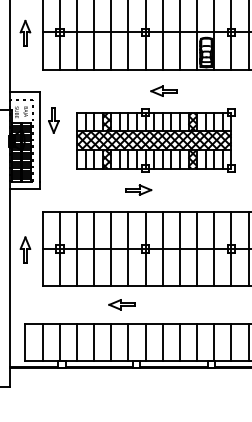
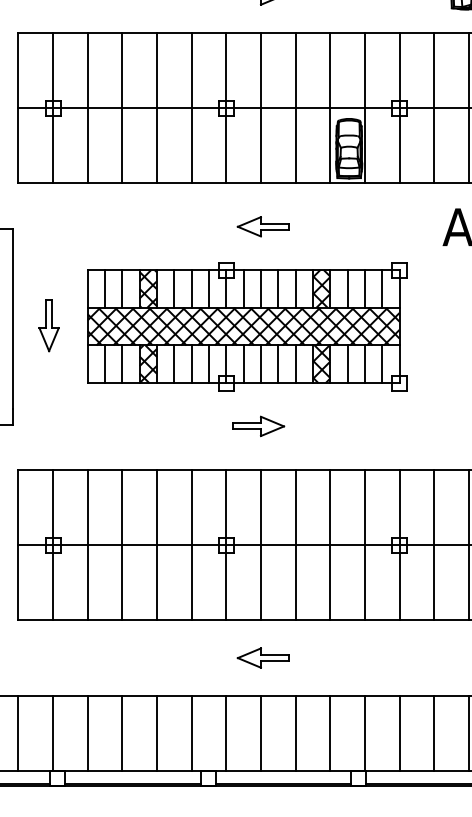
part: (53, 120) -> (48, 326), moved
part: (138, 189) -> (258, 425), moved
part: (121, 304) -> (262, 657), moved

